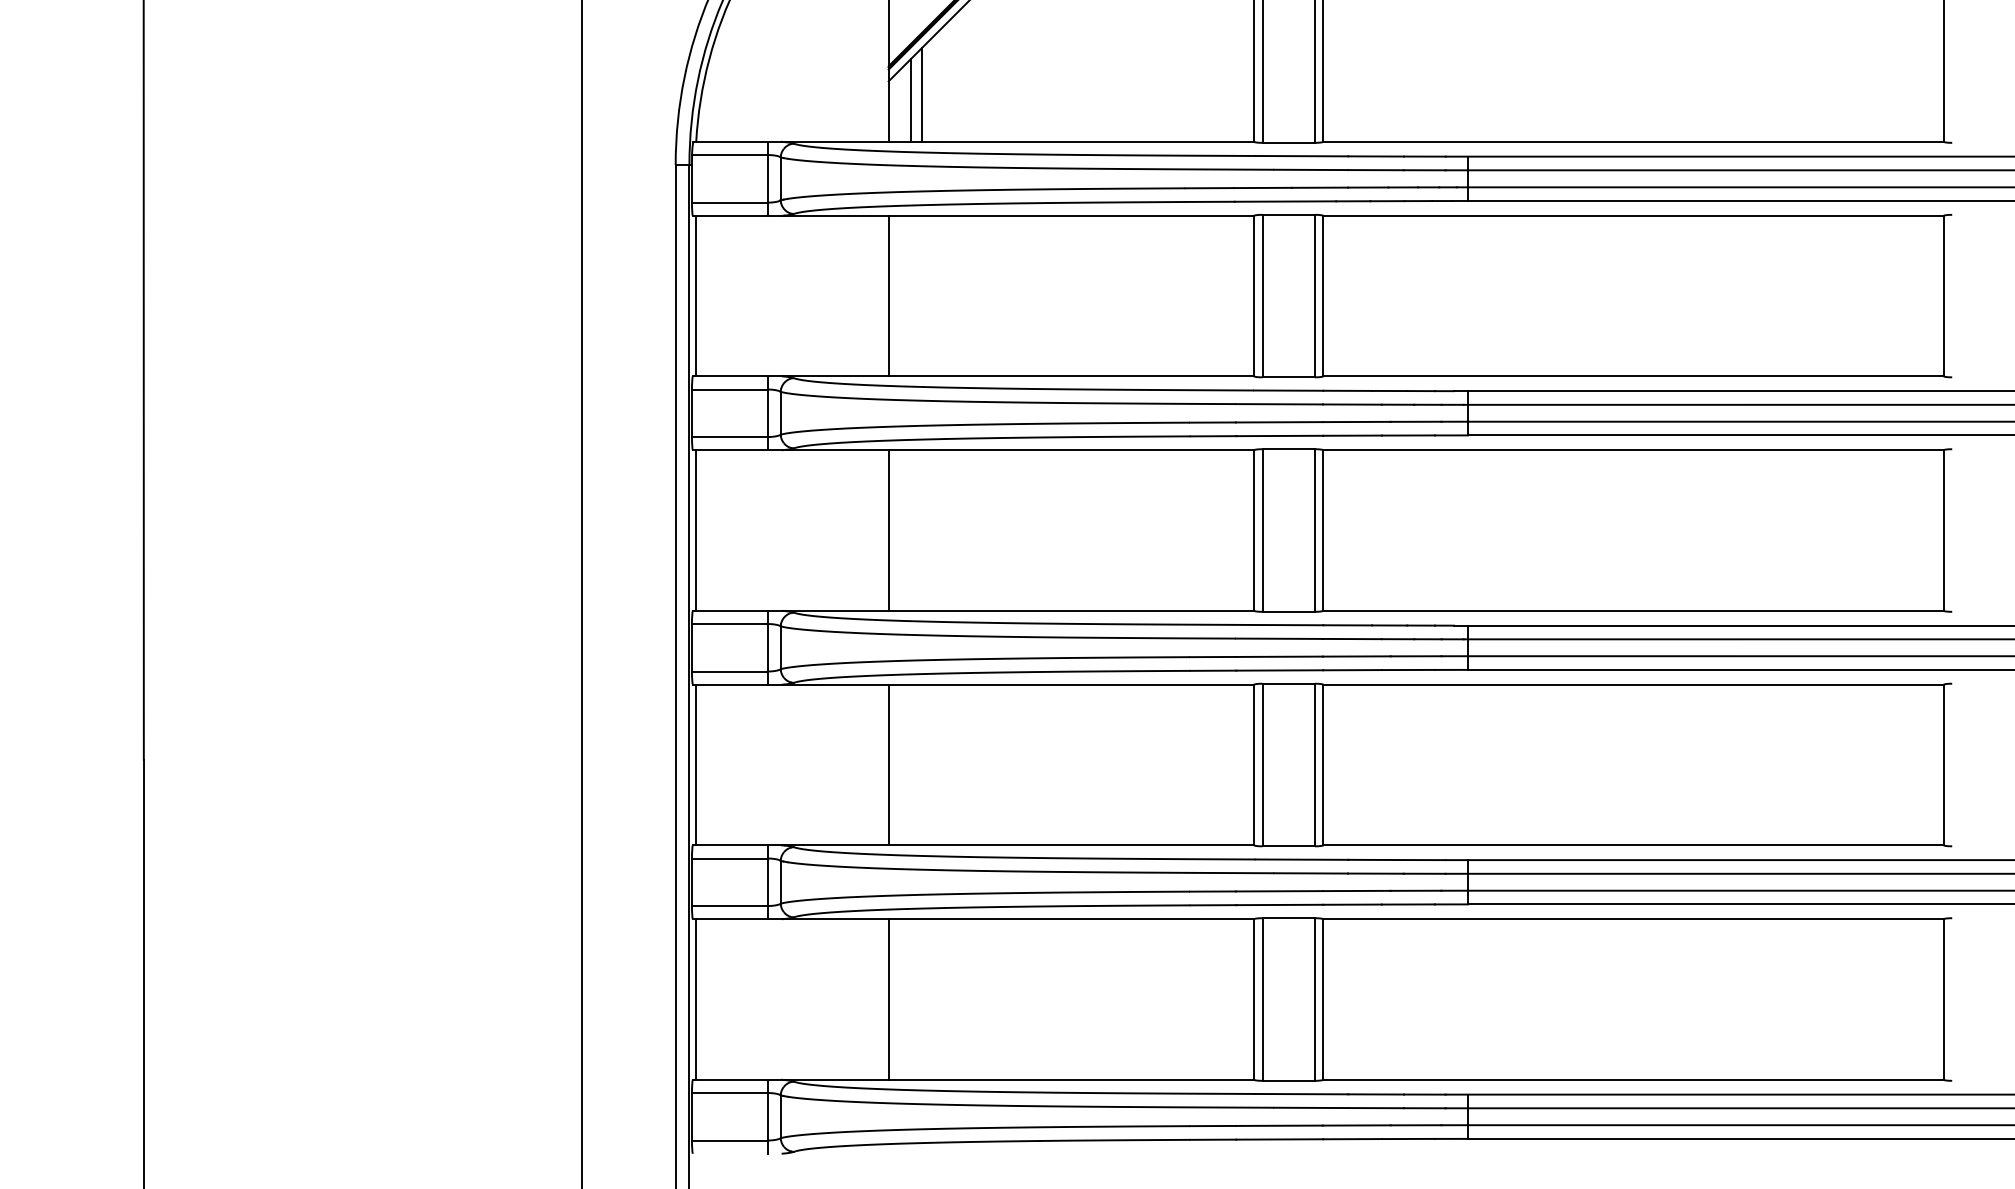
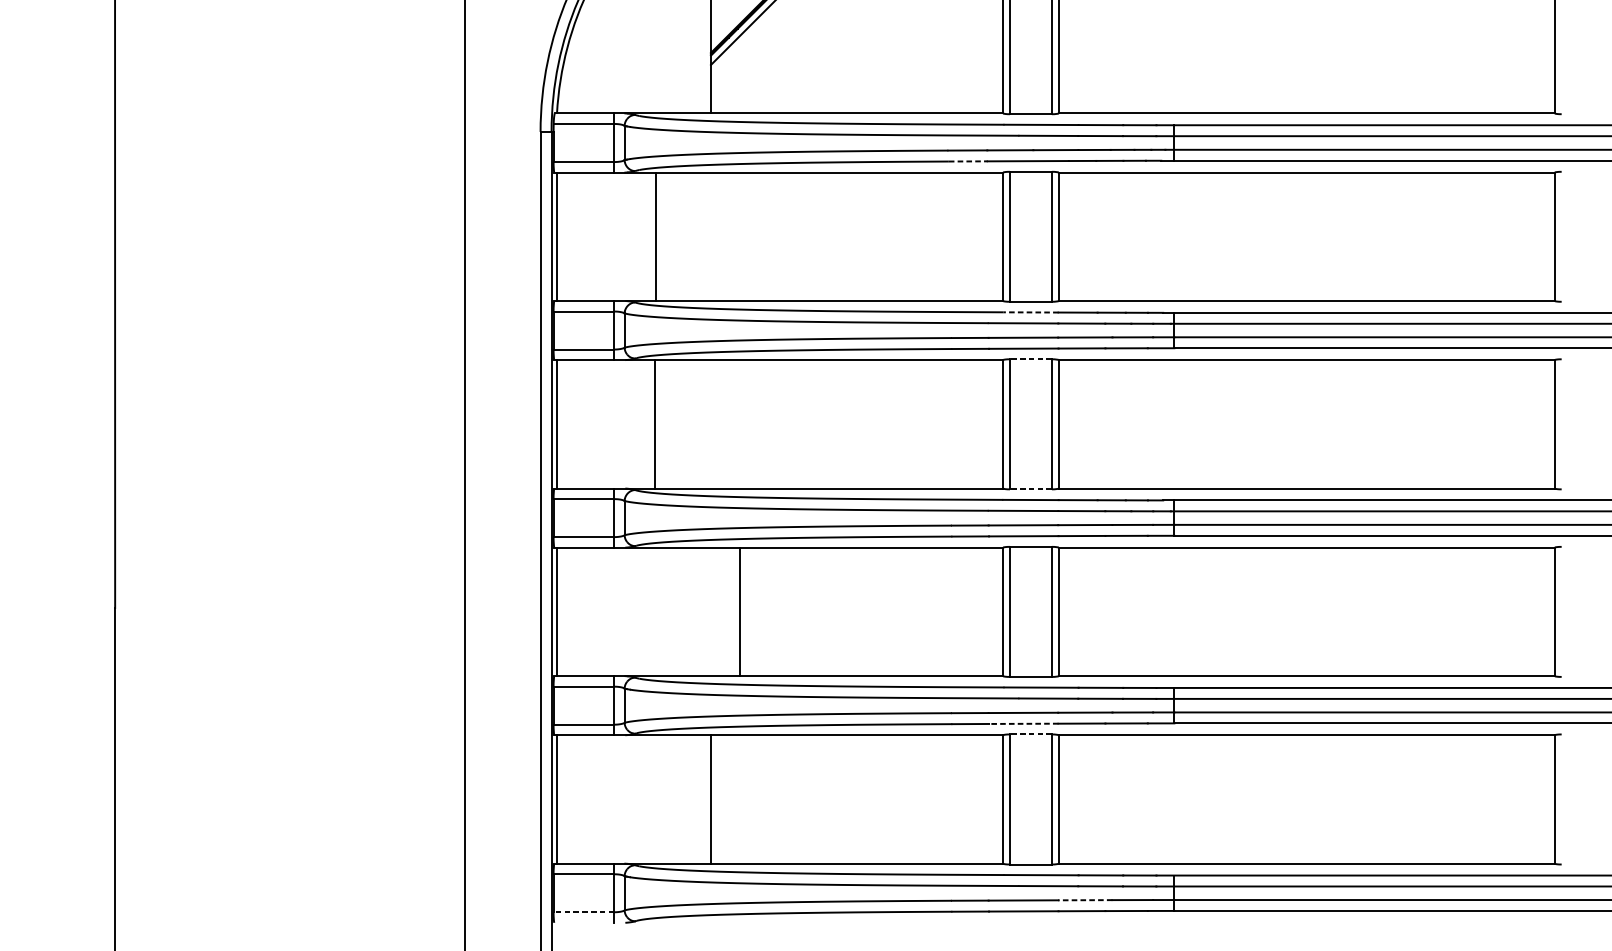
line: (922, 94) -> (738, 75), removed
line: (911, 99) -> (729, 79), removed
line: (1210, 201) -> (968, 161), solid -> dashed
line: (888, 295) -> (655, 236), moved
line: (1288, 390) -> (1030, 312), solid -> dashed
line: (1288, 449) -> (1030, 359), solid -> dashed
line: (888, 530) -> (654, 424), moved
line: (1288, 611) -> (1030, 489), solid -> dashed
line: (888, 764) -> (739, 611), moved
line: (1279, 904) -> (1023, 723), solid -> dashed
line: (1288, 918) -> (1030, 734), solid -> dashed
line: (1356, 1125) -> (1085, 900), solid -> dashed
line: (729, 1140) -> (583, 912), solid -> dashed

